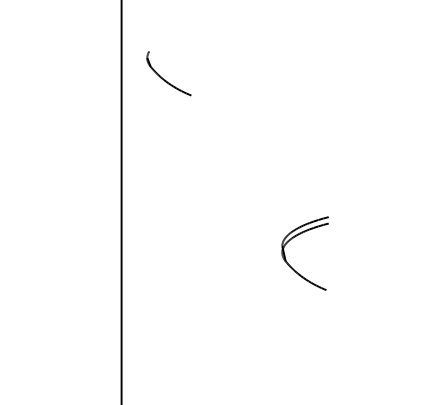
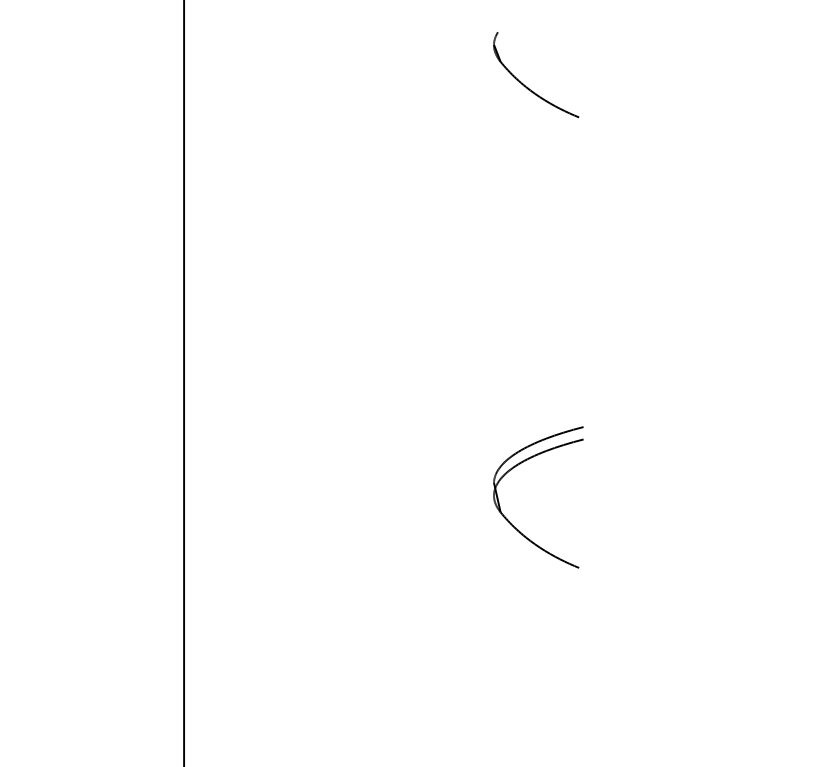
part: (165, 79) -> (529, 86), moved

